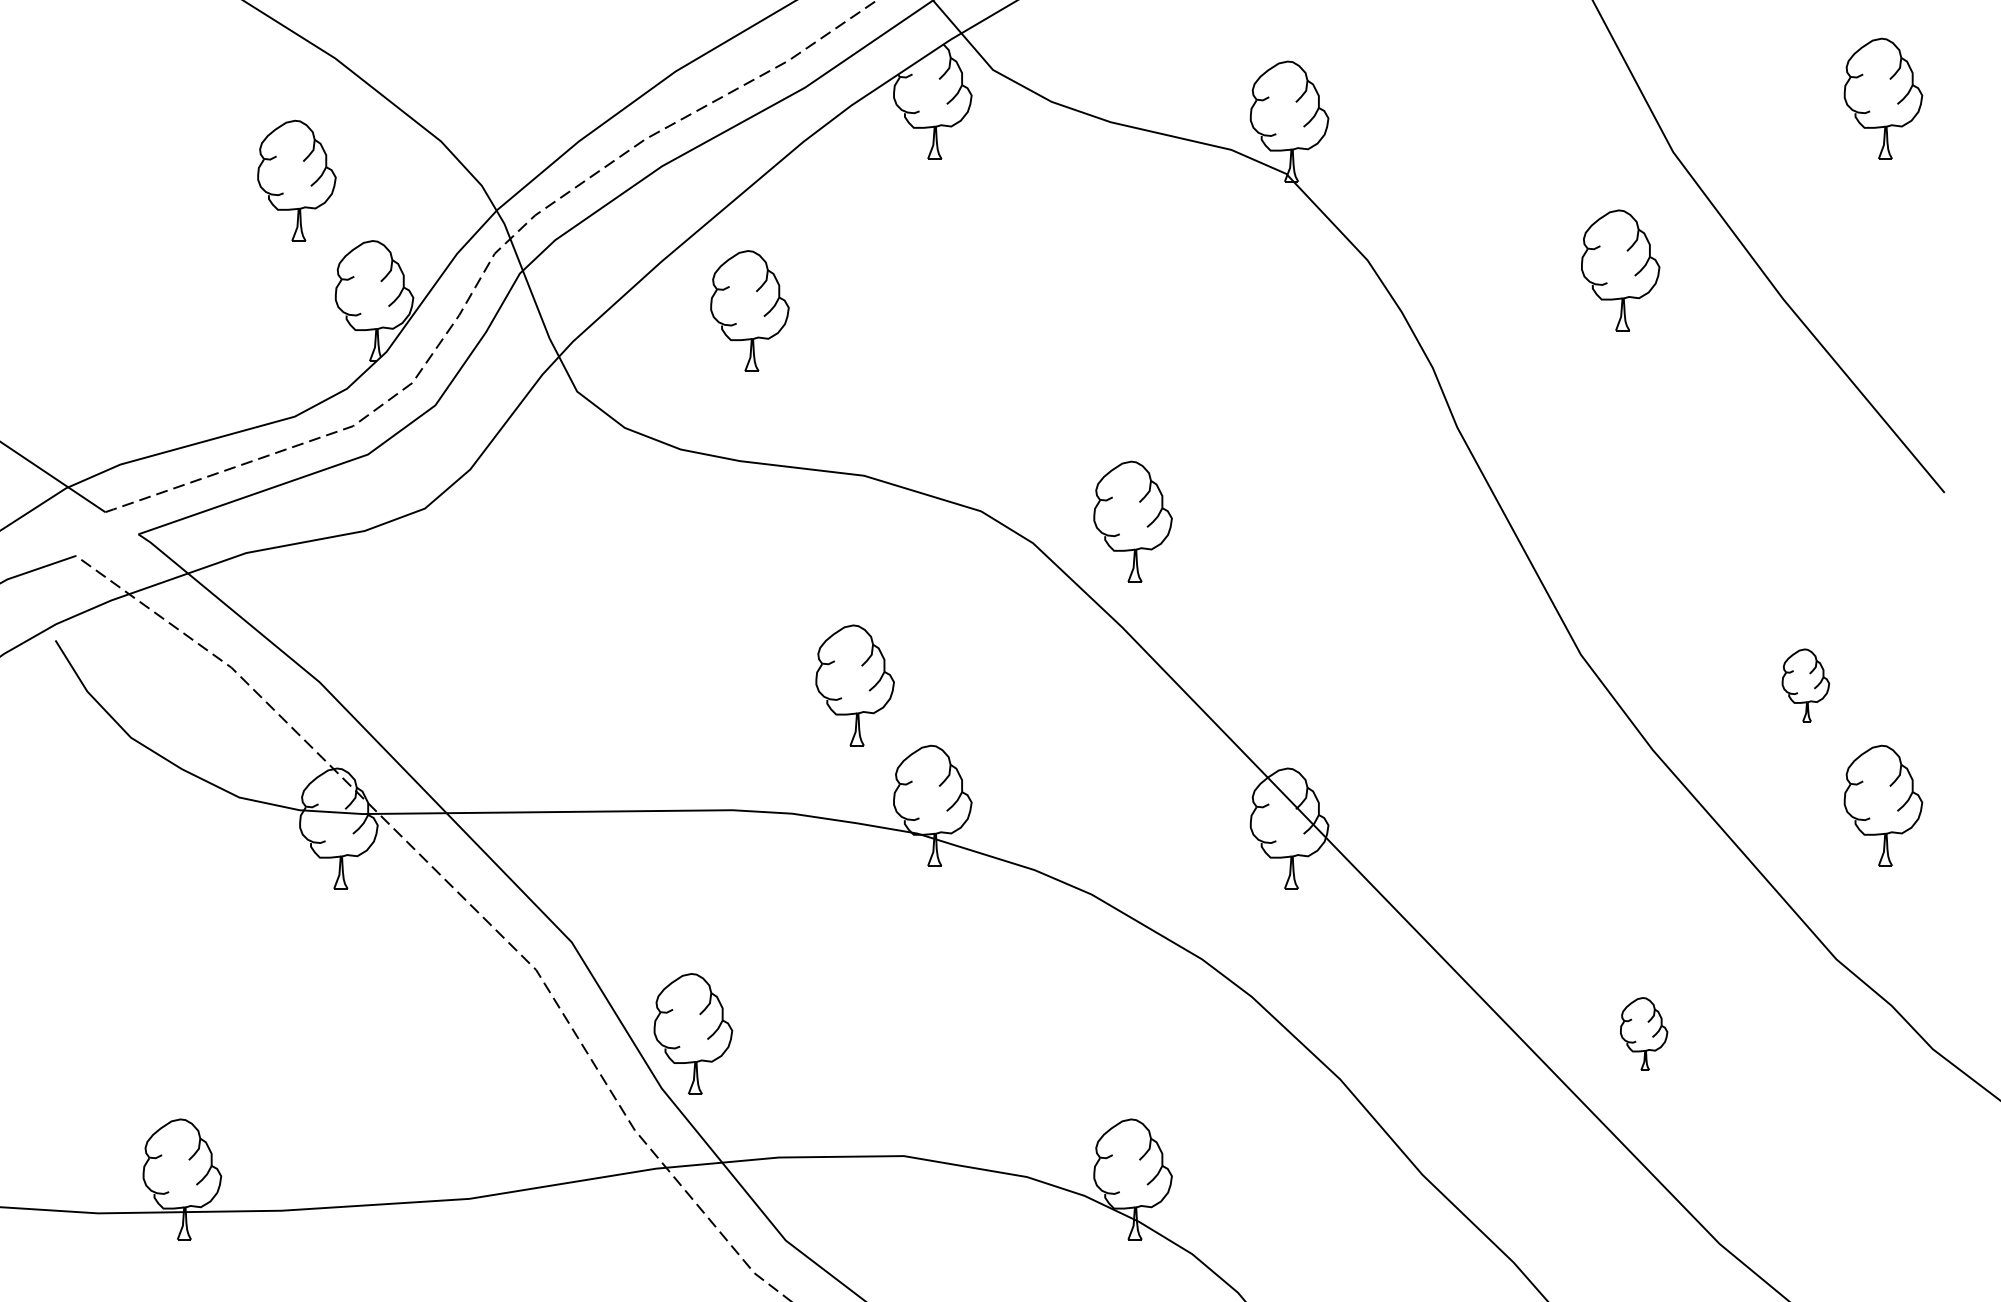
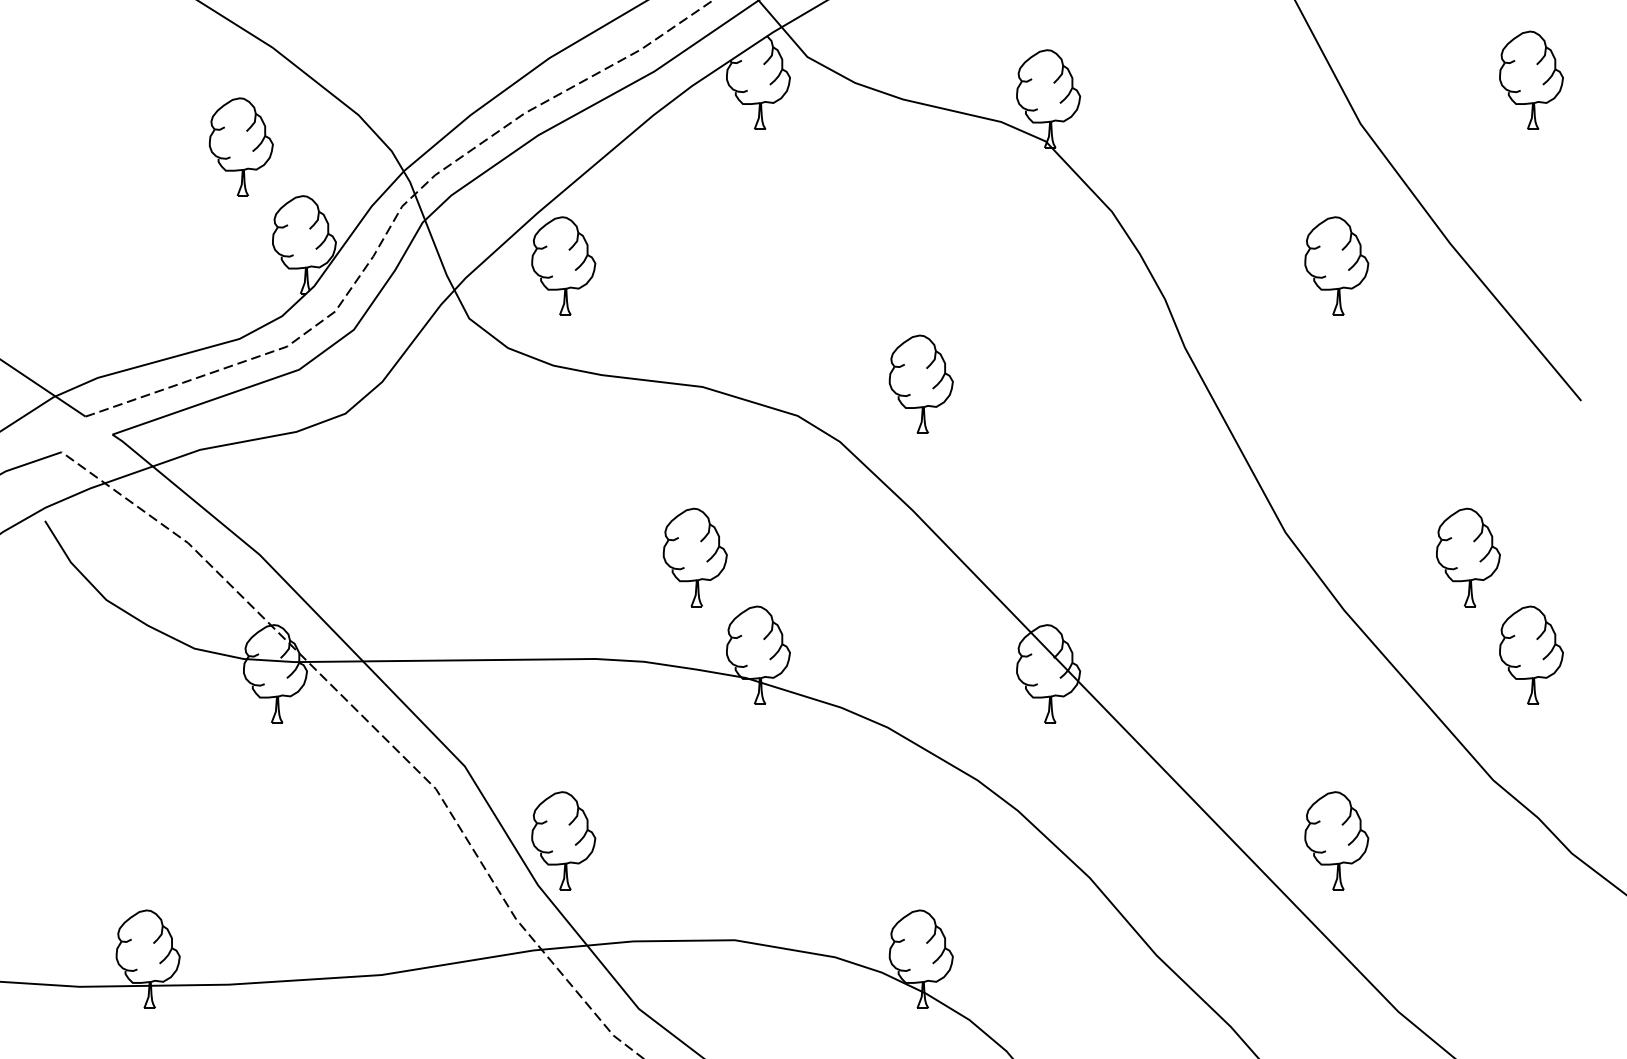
part: (1620, 269) -> (1336, 265), moved
part: (749, 310) -> (563, 265), moved
part: (1132, 520) -> (920, 383), moved
part: (1805, 685) -> (1468, 557), size x1.67
part: (1643, 1033) -> (1336, 840), size x1.67

